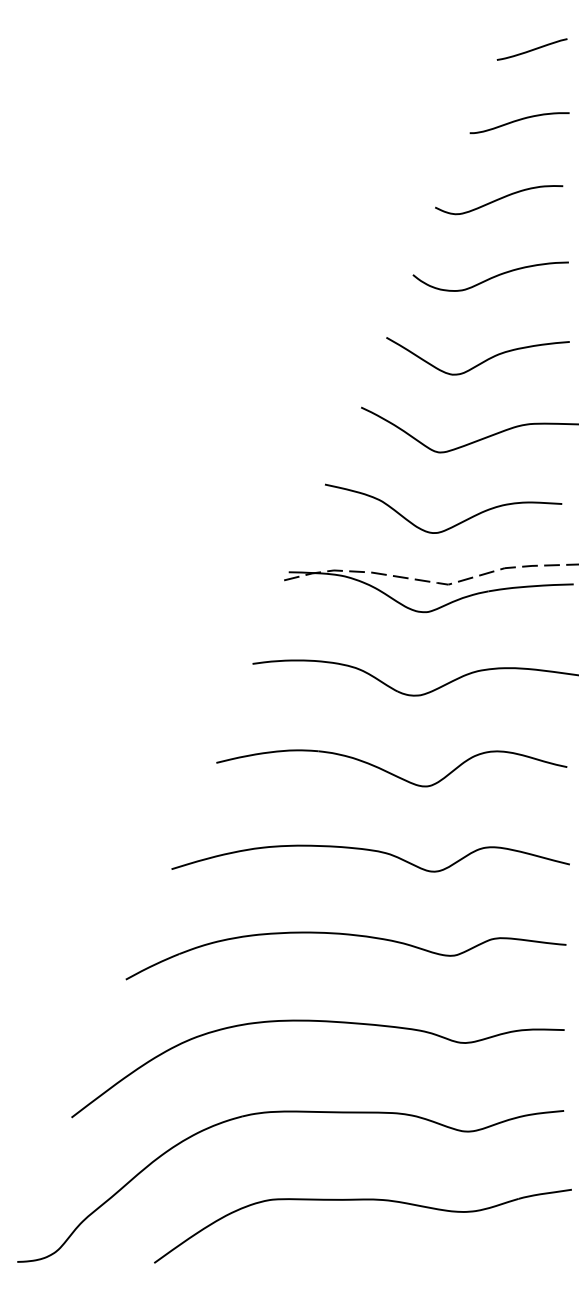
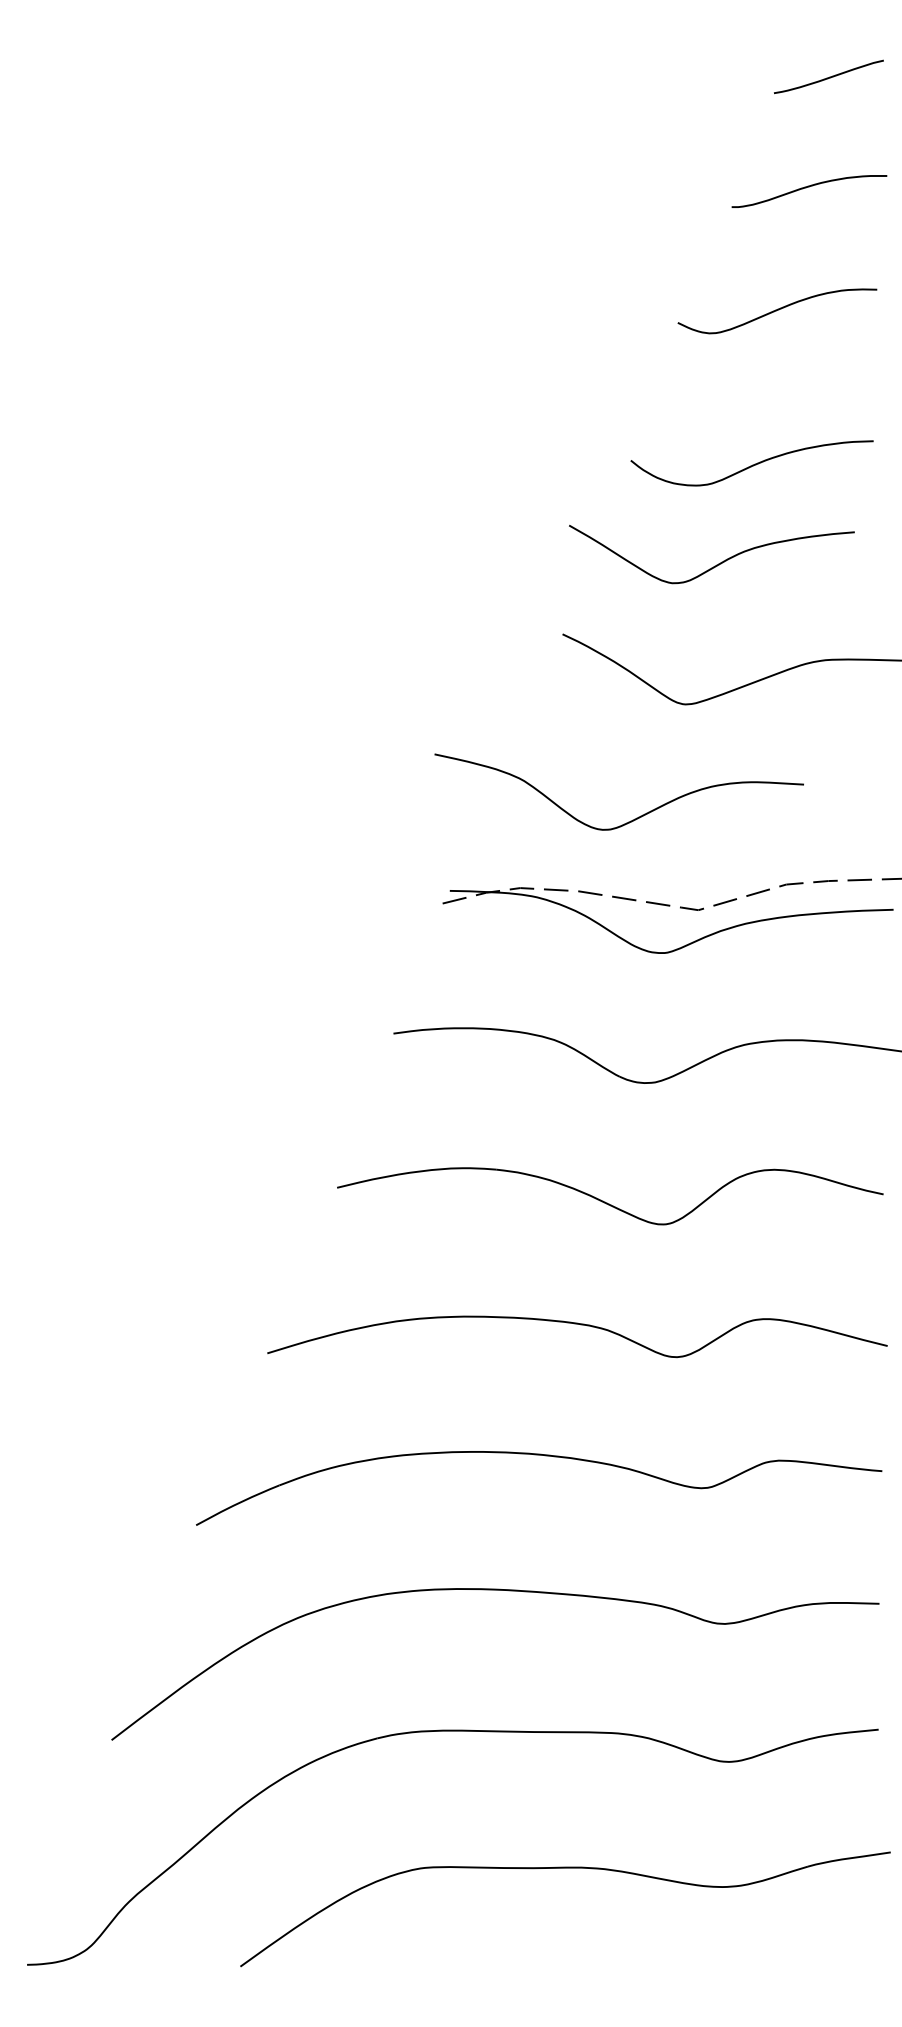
curve: (490, 277) -> (751, 464), moved
curve: (480, 362) -> (715, 564), moved
curve: (451, 526) -> (631, 819), moved

